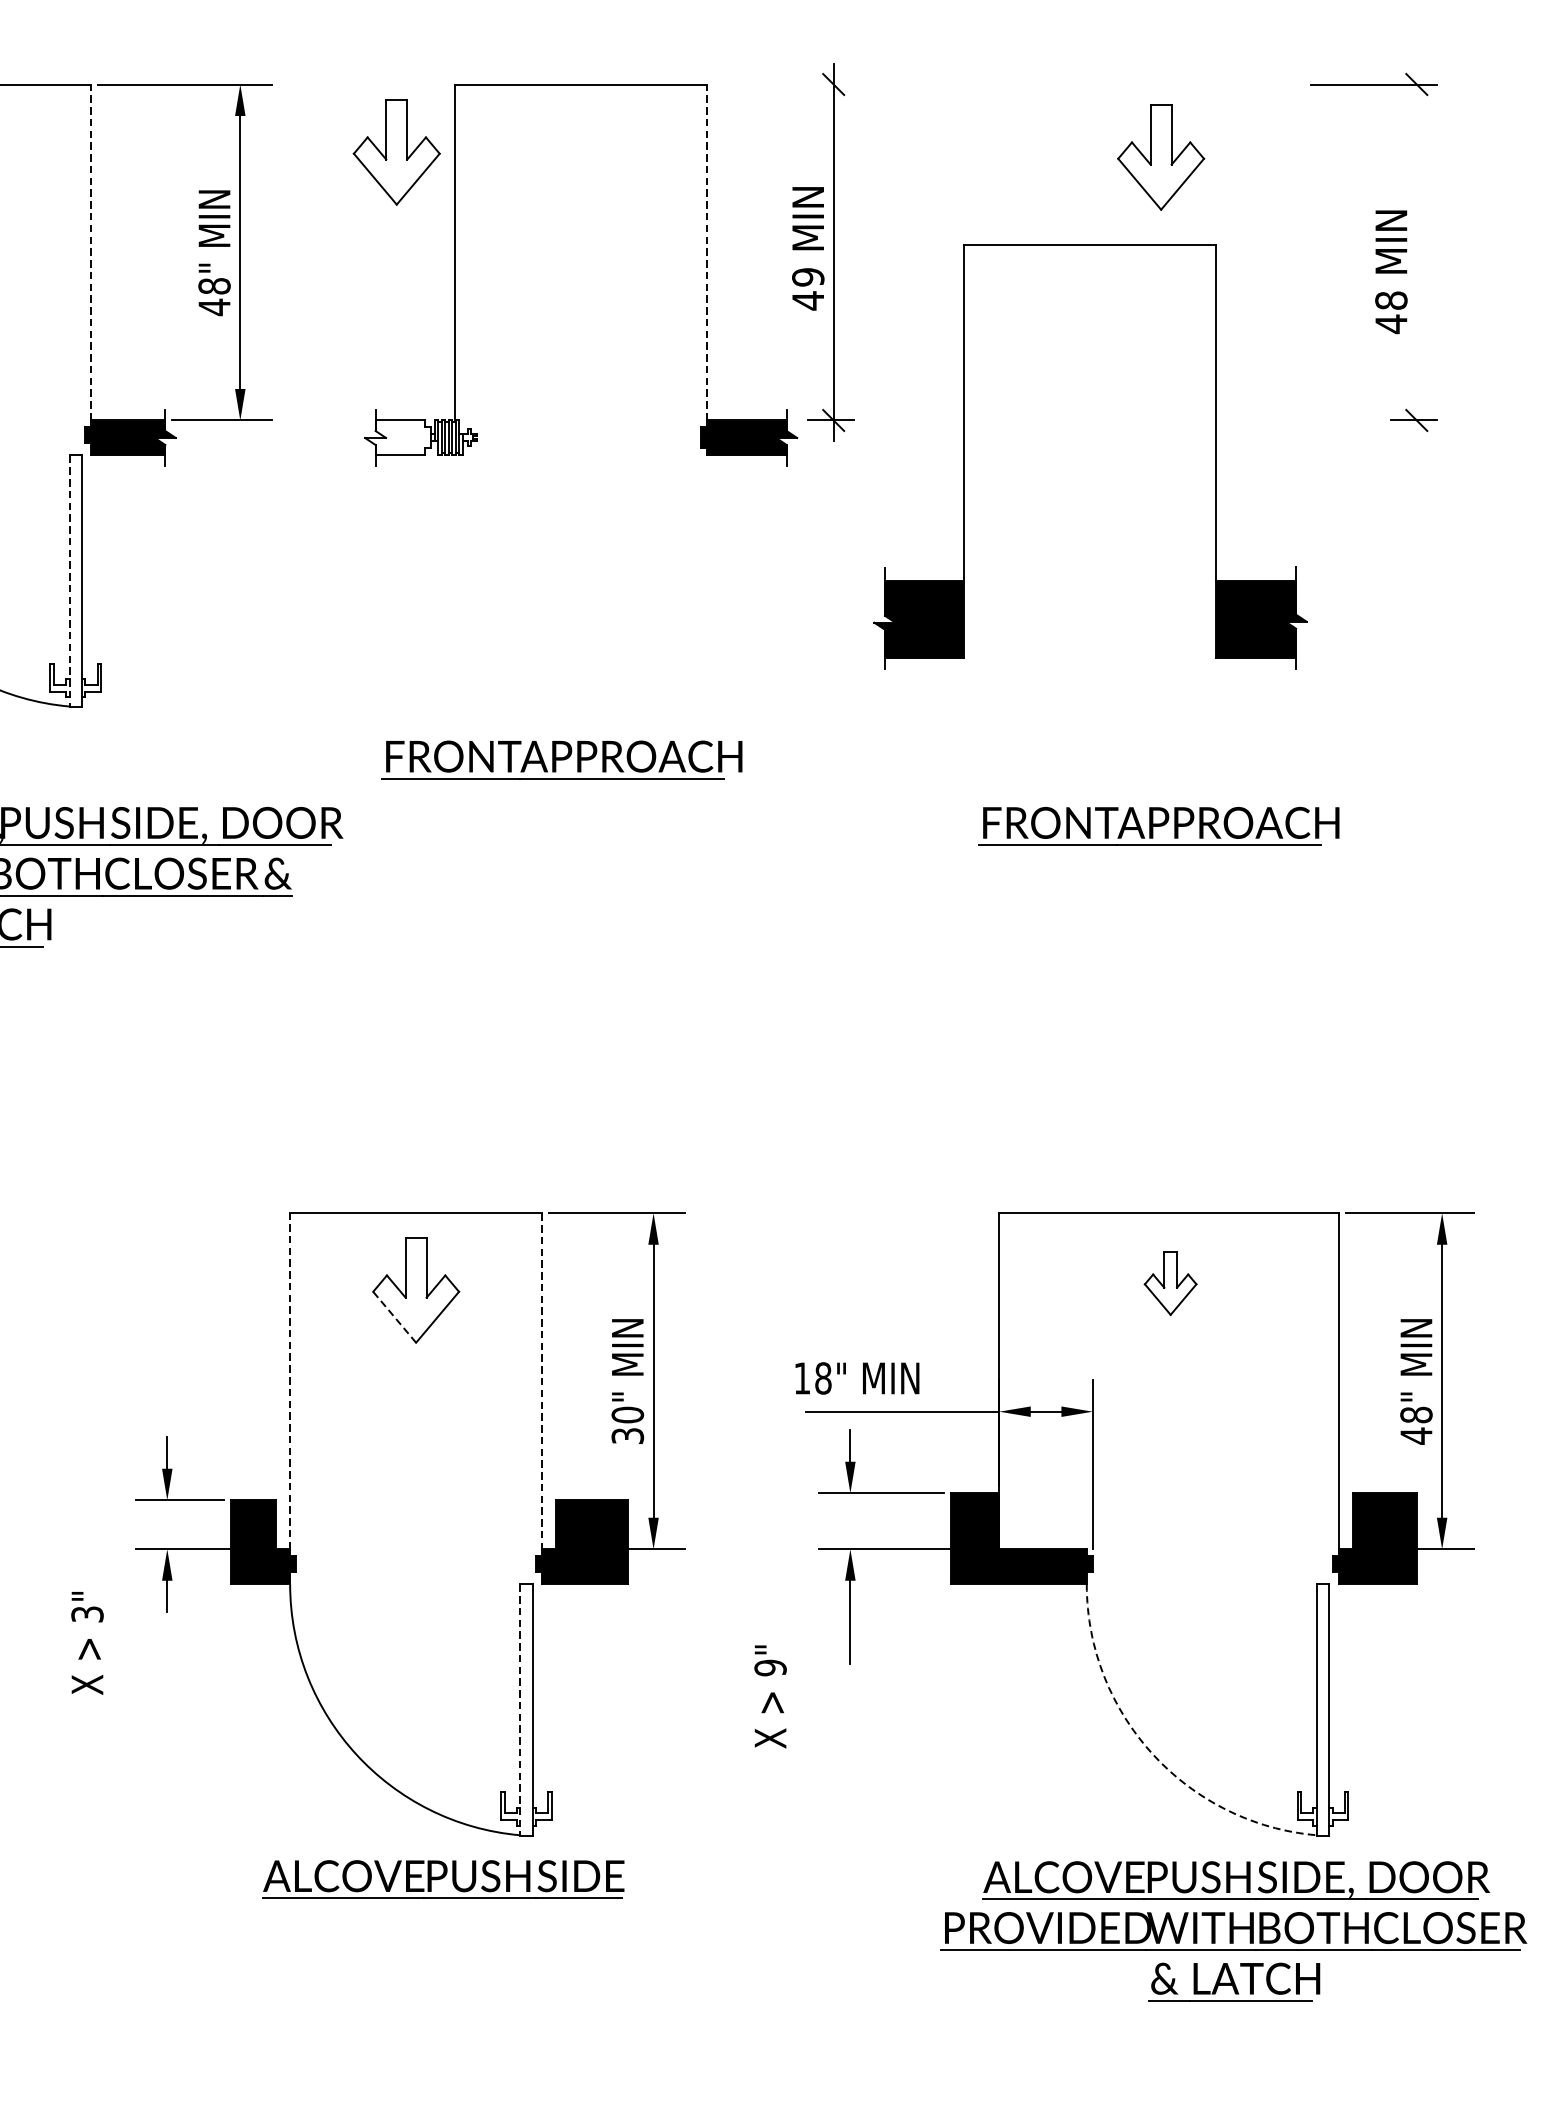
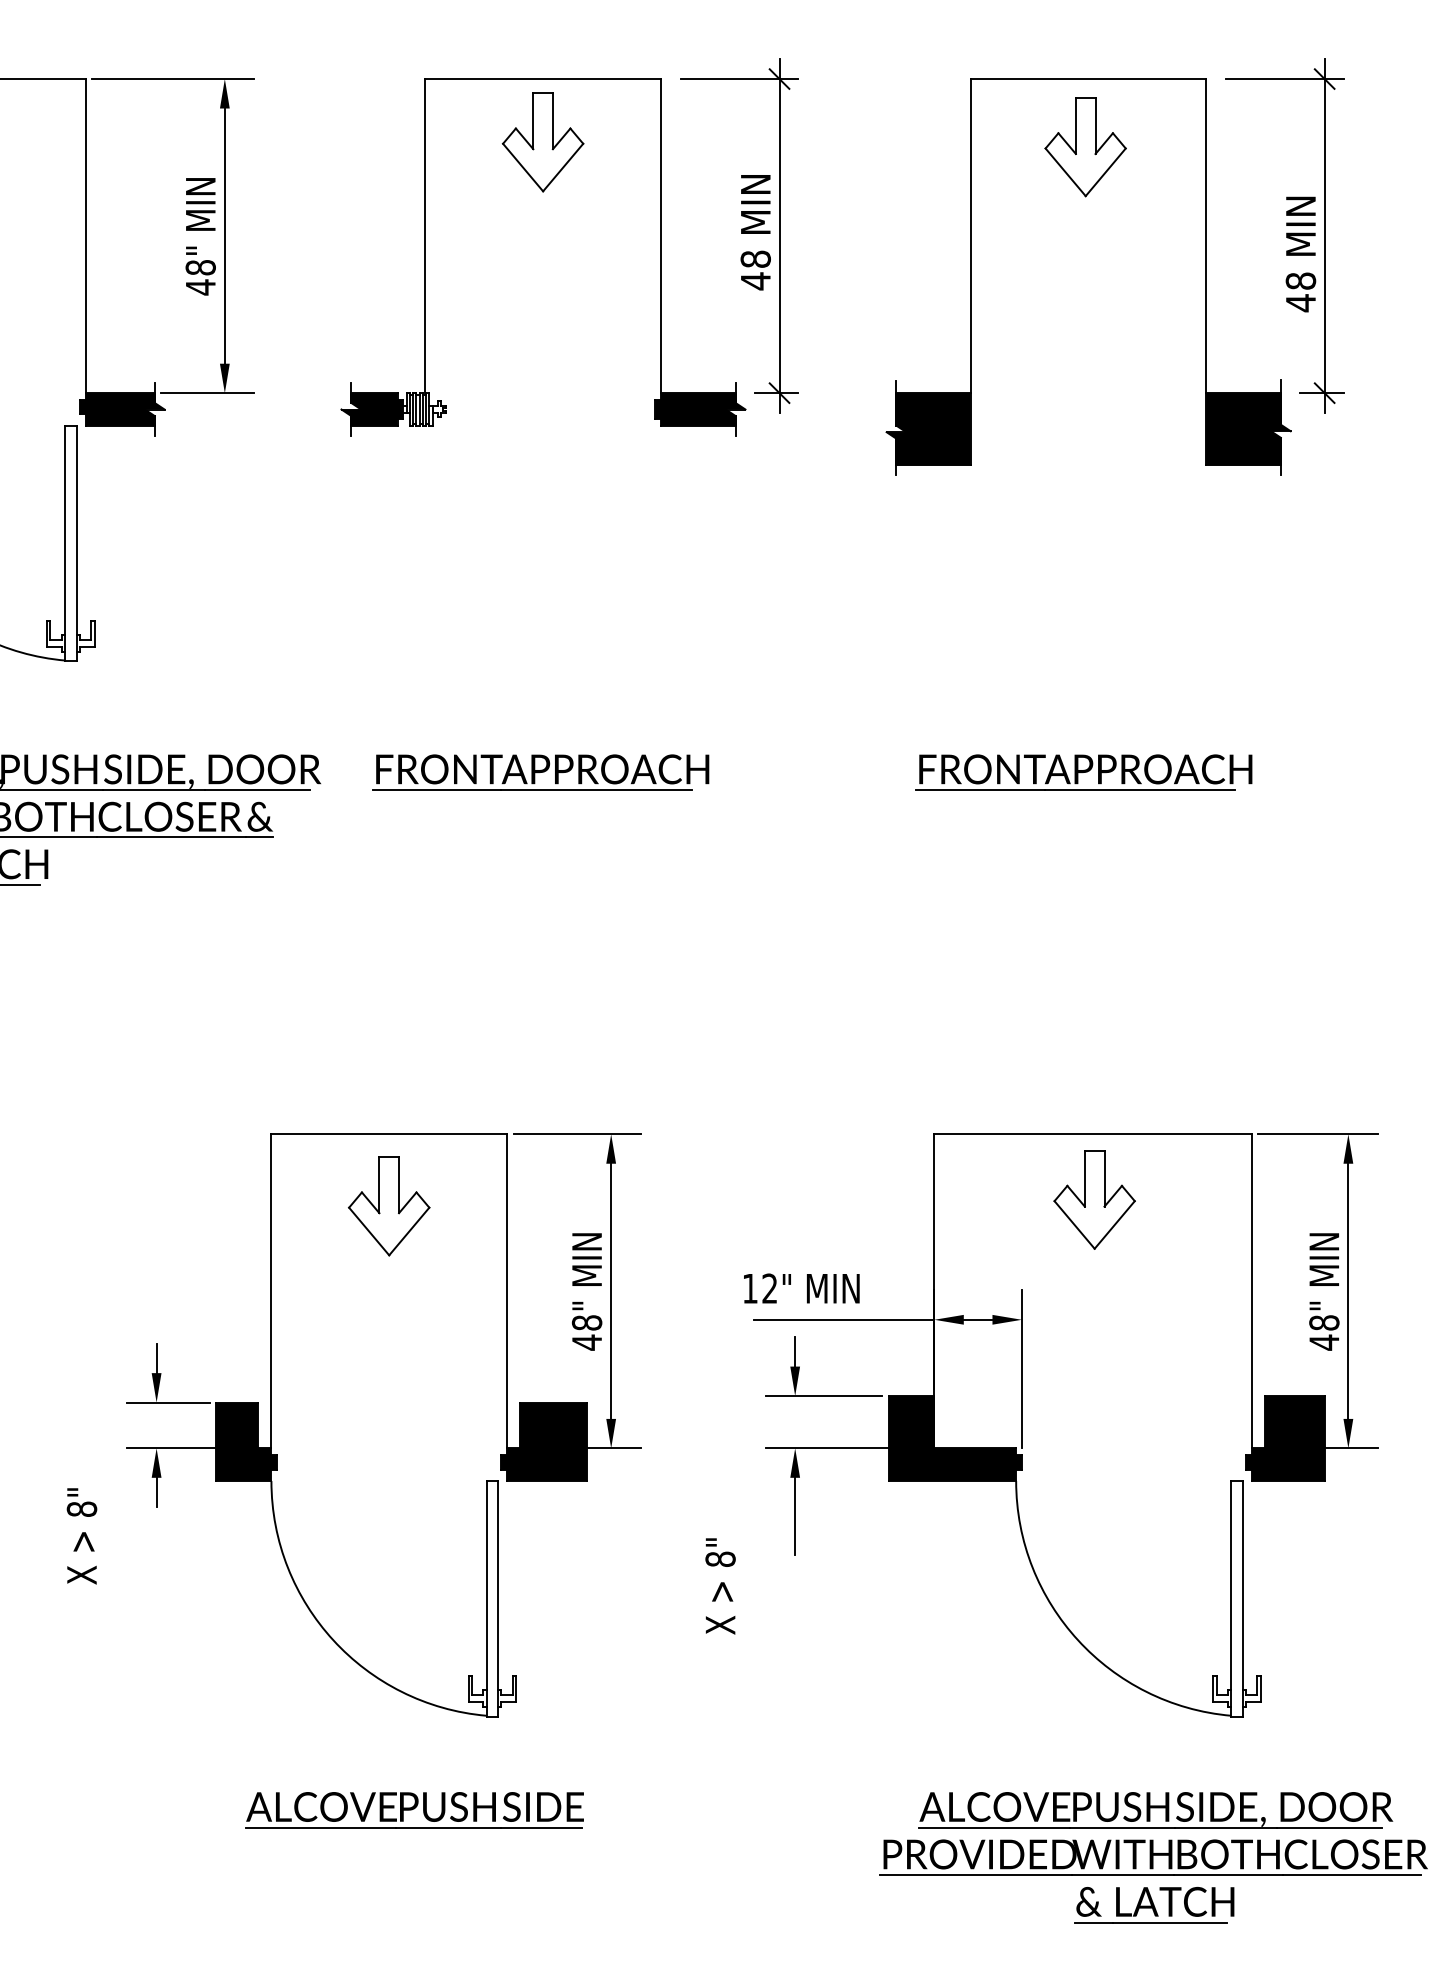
line: (790, 84) -> (739, 79), added
part: (396, 152) -> (542, 142), moved
line: (91, 251) -> (85, 235), dashed -> solid
line: (706, 251) -> (660, 235), dashed -> solid
line: (1416, 251) -> (1324, 235), added
text: (807, 277) -> (755, 259), 49 -> 48
fill: (398, 437) -> (372, 409), added
part: (965, 456) -> (971, 276), moved
line: (69, 581) -> (65, 543), dashed -> solid
part: (561, 759) -> (540, 772), moved
part: (1170, 1283) -> (1094, 1199), size x1.67
line: (393, 1317) -> (368, 1231), dashed -> solid
text: (822, 1378) -> (769, 1288), 18" -> 12"
line: (290, 1380) -> (271, 1290), dashed -> solid
line: (542, 1381) -> (507, 1291), dashed -> solid
text: (627, 1425) -> (586, 1332), 30" -> 48"
text: (86, 1613) -> (81, 1508), 3" -> 8"
text: (770, 1668) -> (720, 1559), 9" -> 8"
line: (520, 1709) -> (486, 1598), dashed -> solid
arc: (1153, 1754) -> (1078, 1640), dashed -> solid
part: (443, 1879) -> (414, 1810), moved
part: (1233, 1931) -> (1153, 1857), moved

